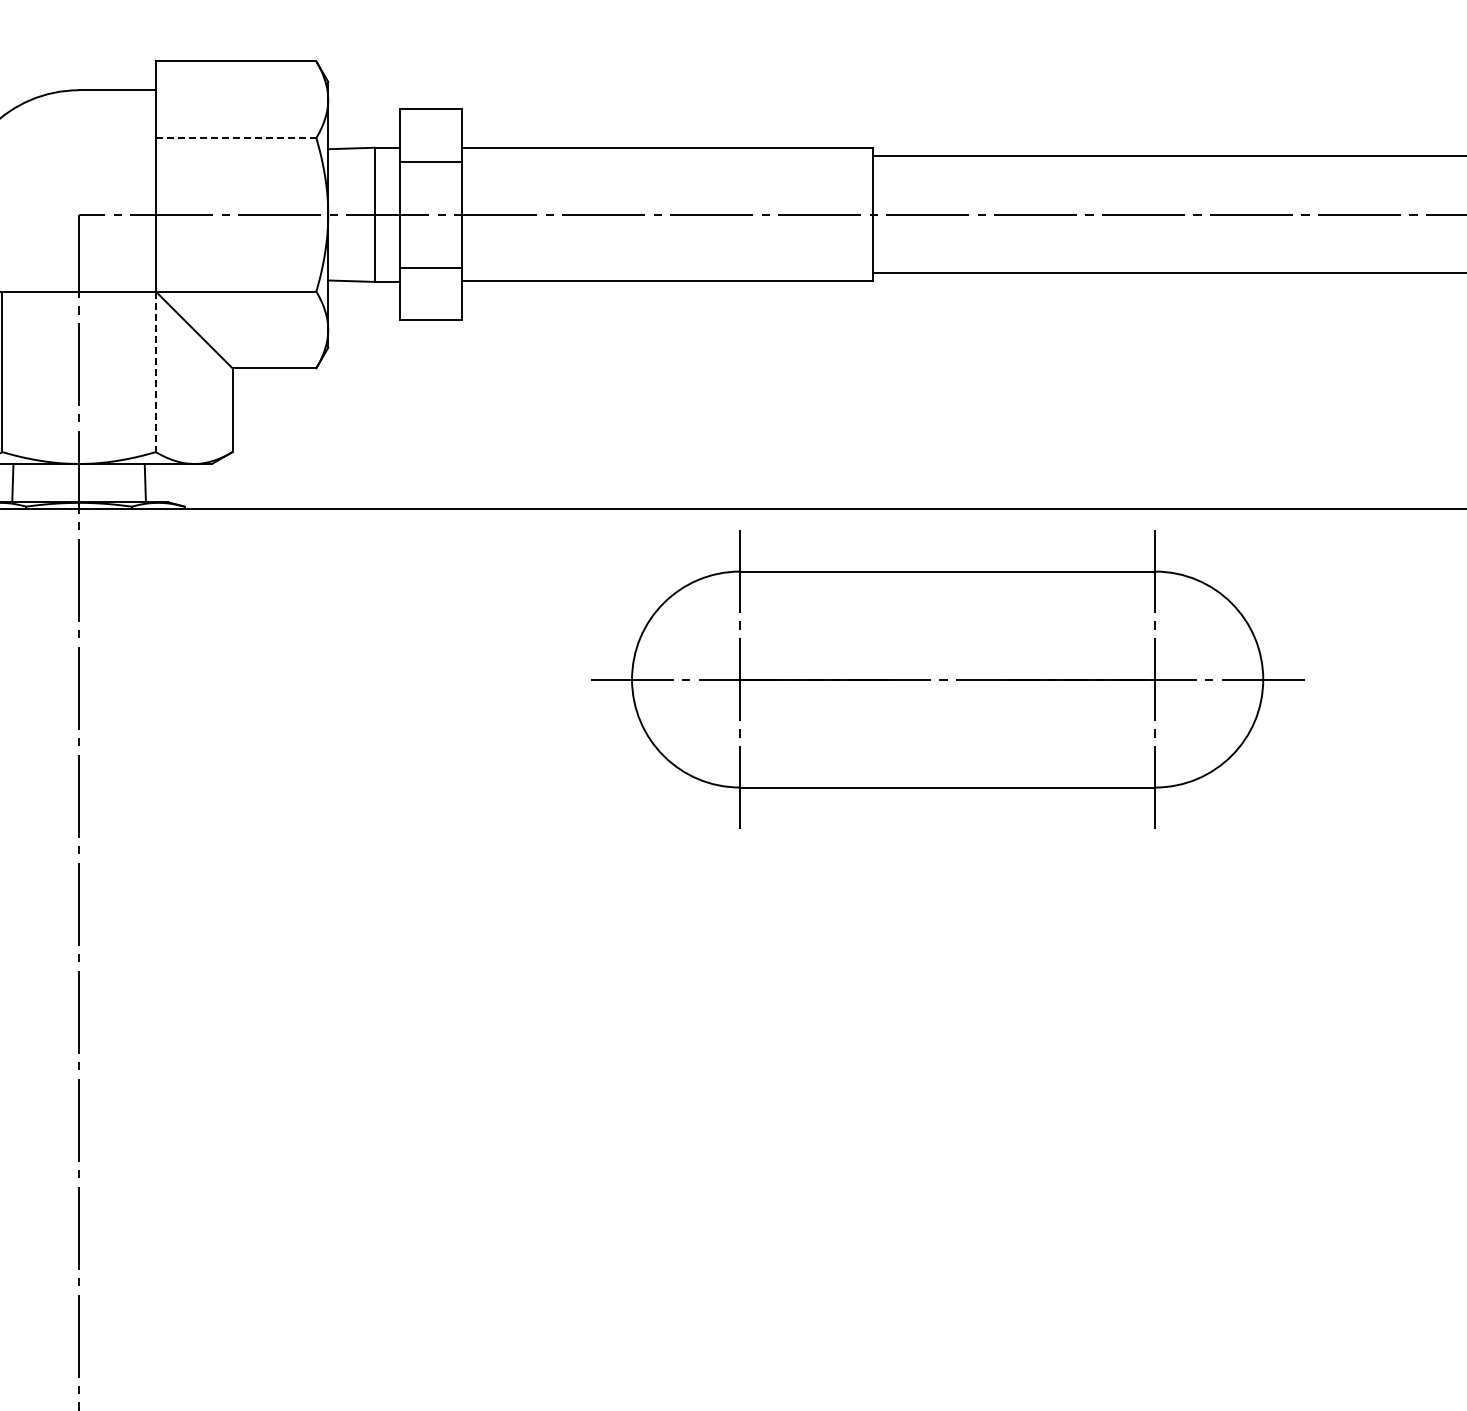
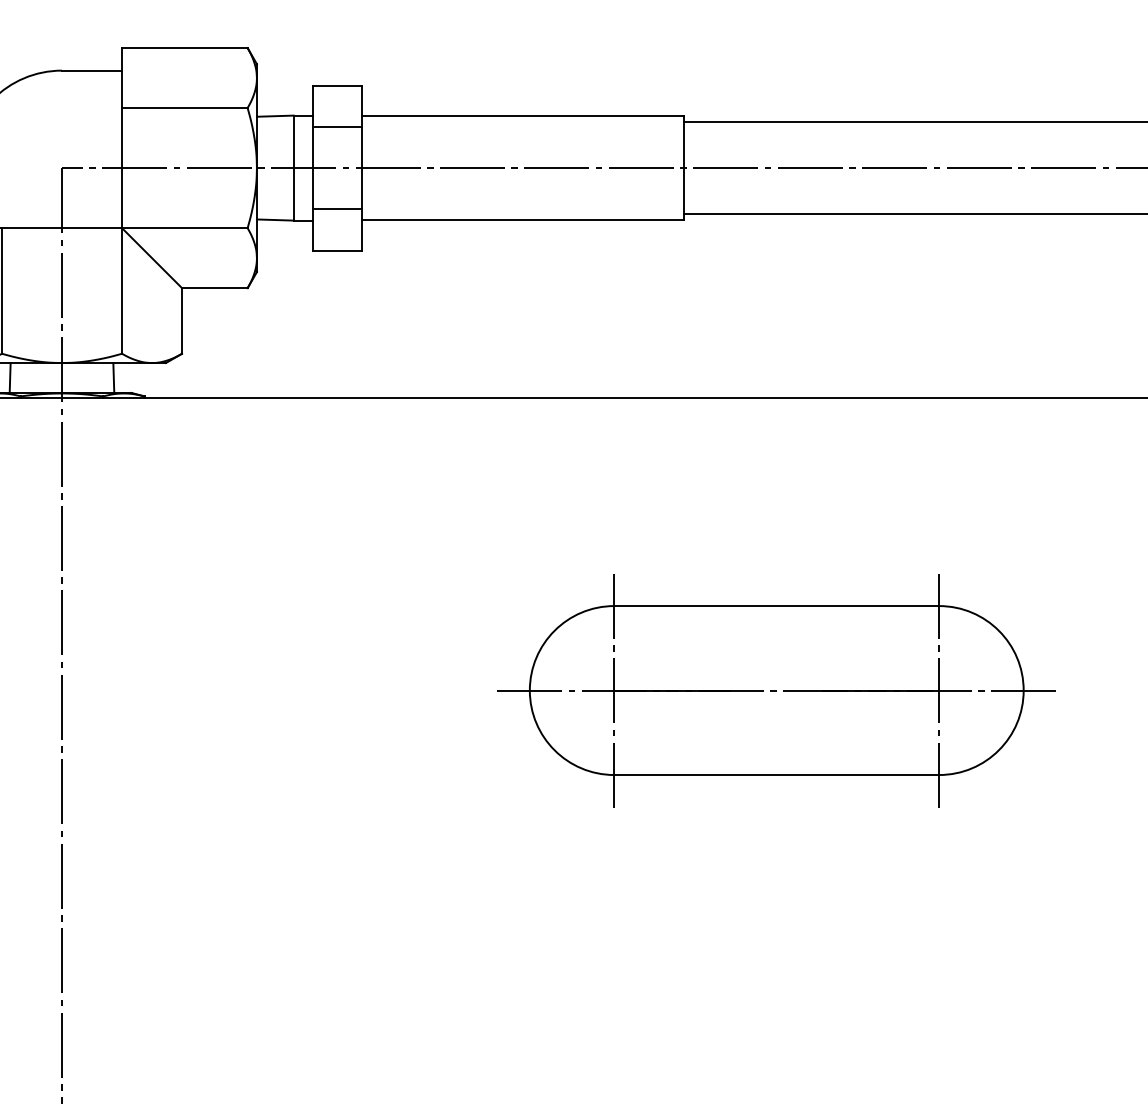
line: (236, 138) -> (185, 108), dashed -> solid
line: (155, 372) -> (121, 291), dashed -> solid
part: (947, 679) -> (776, 690), moved

